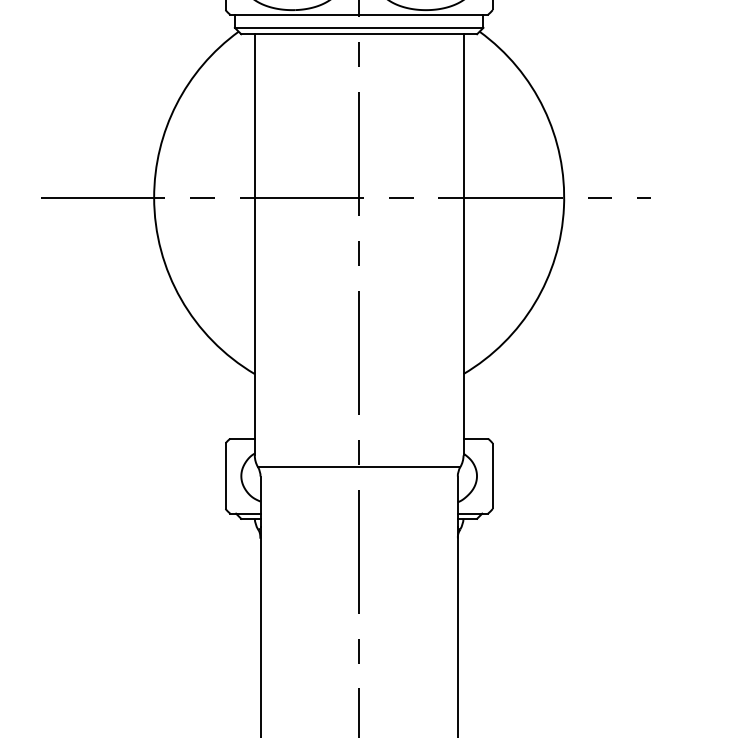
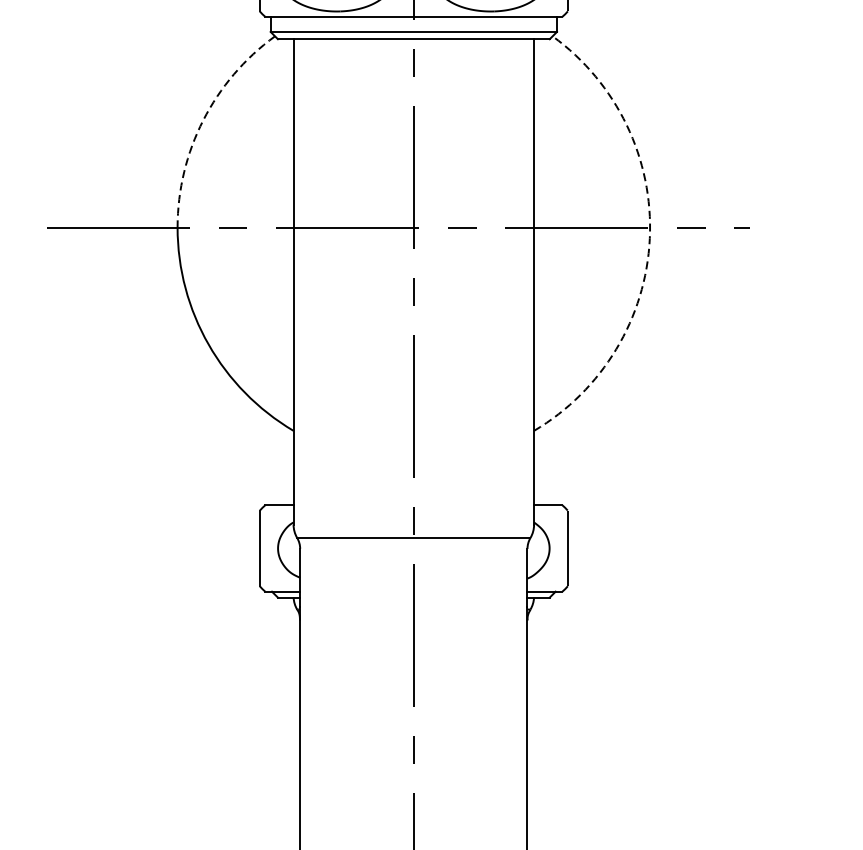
arc: (176, 104) -> (203, 120), solid -> dashed
arc: (563, 207) -> (649, 238), solid -> dashed

